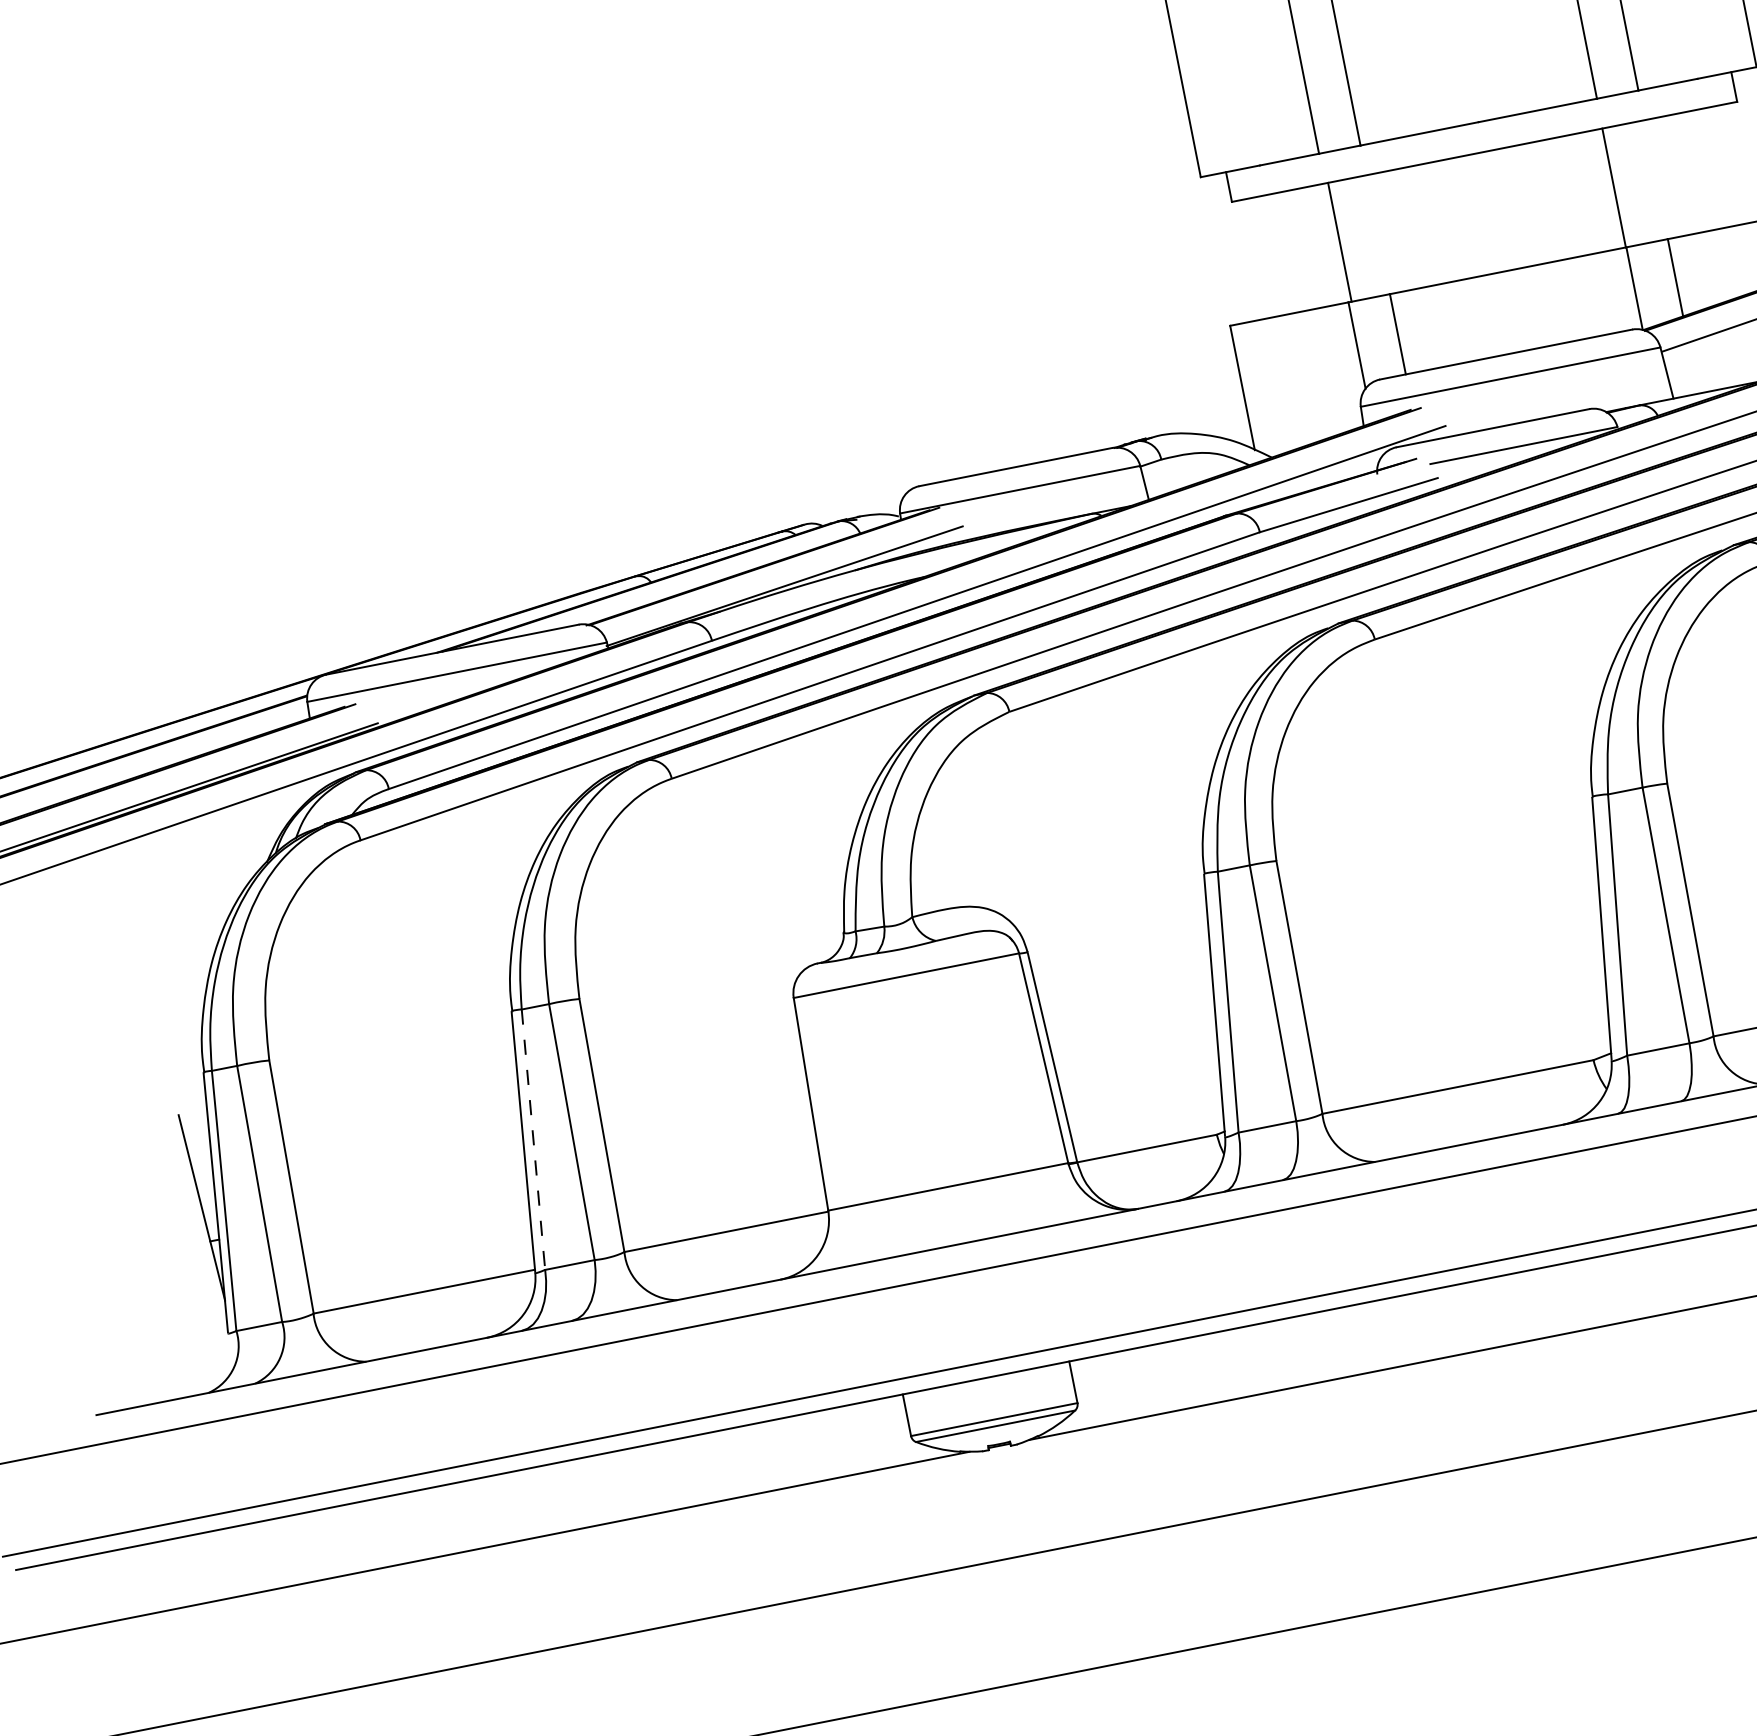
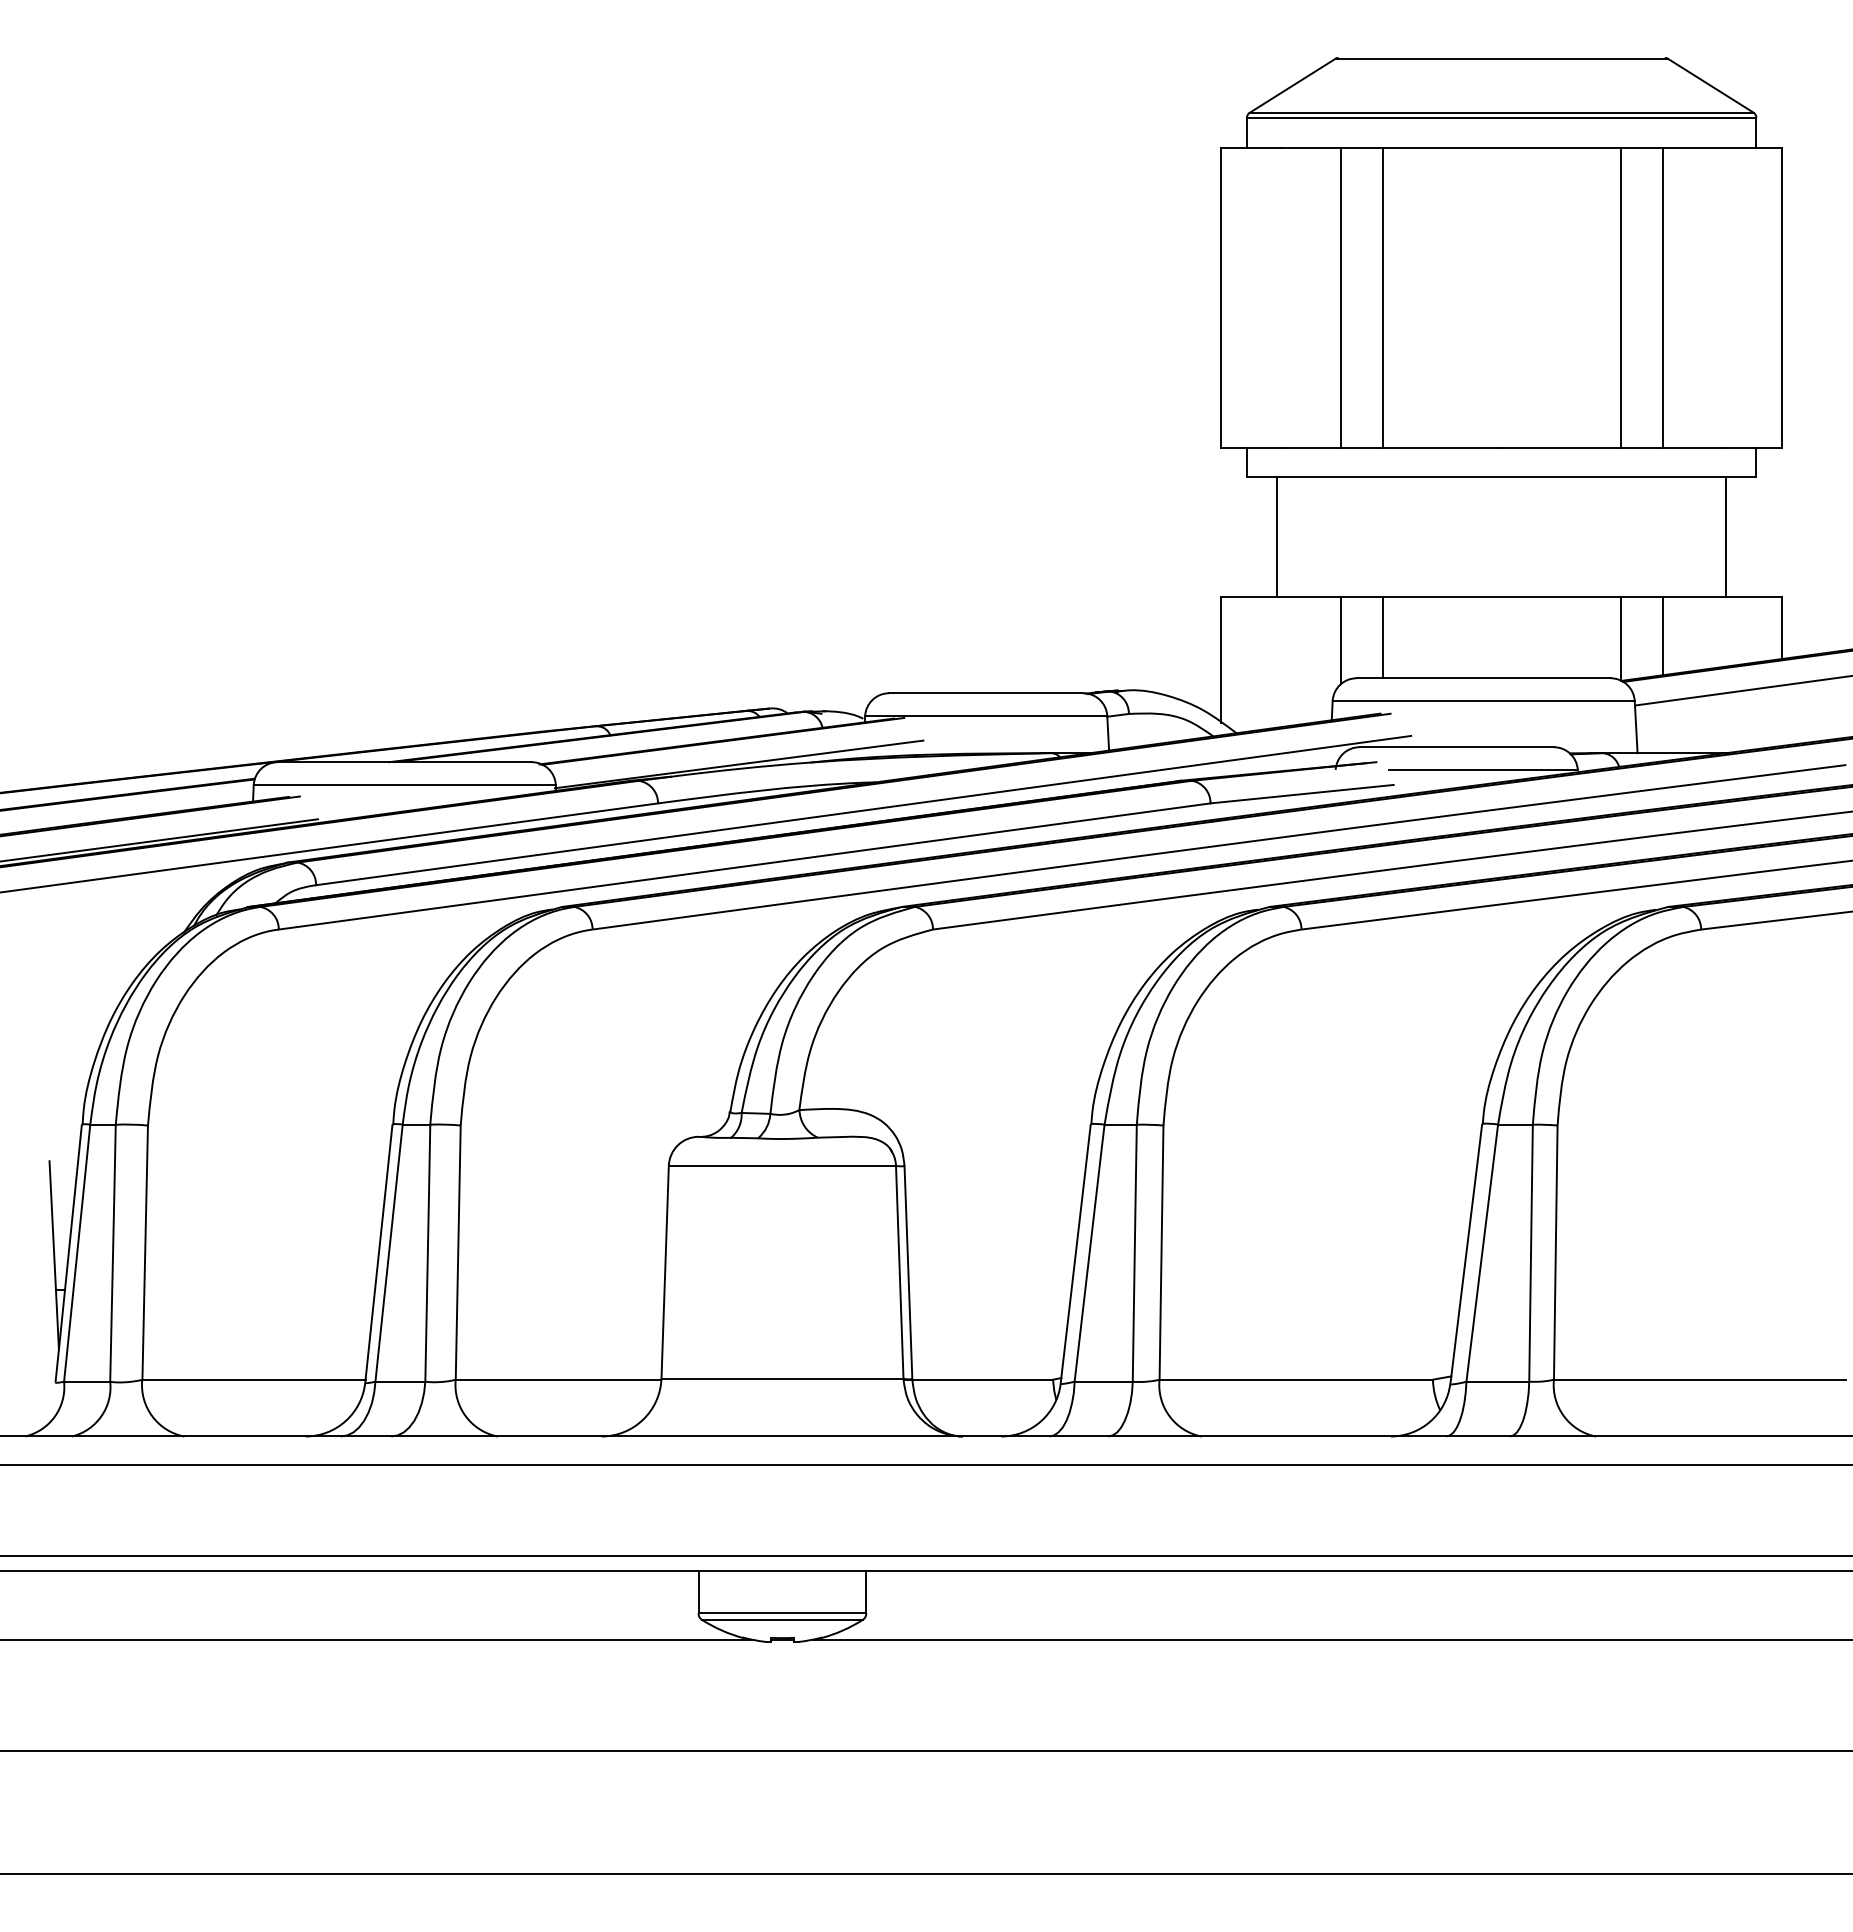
line: (1614, 188) -> (1726, 537), moved
line: (1339, 242) -> (1276, 537), moved
line: (532, 1140) -> (388, 1253), dashed -> solid

